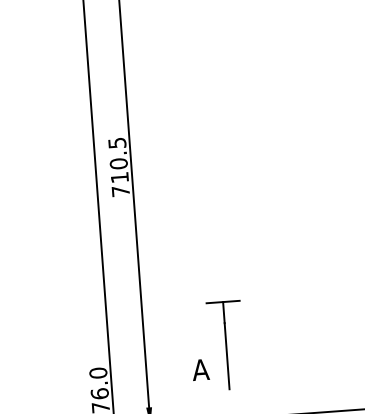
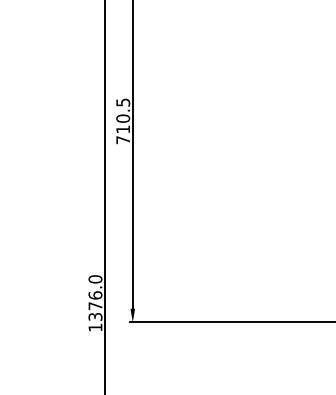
part: (225, 344) -> (195, 264), removed

